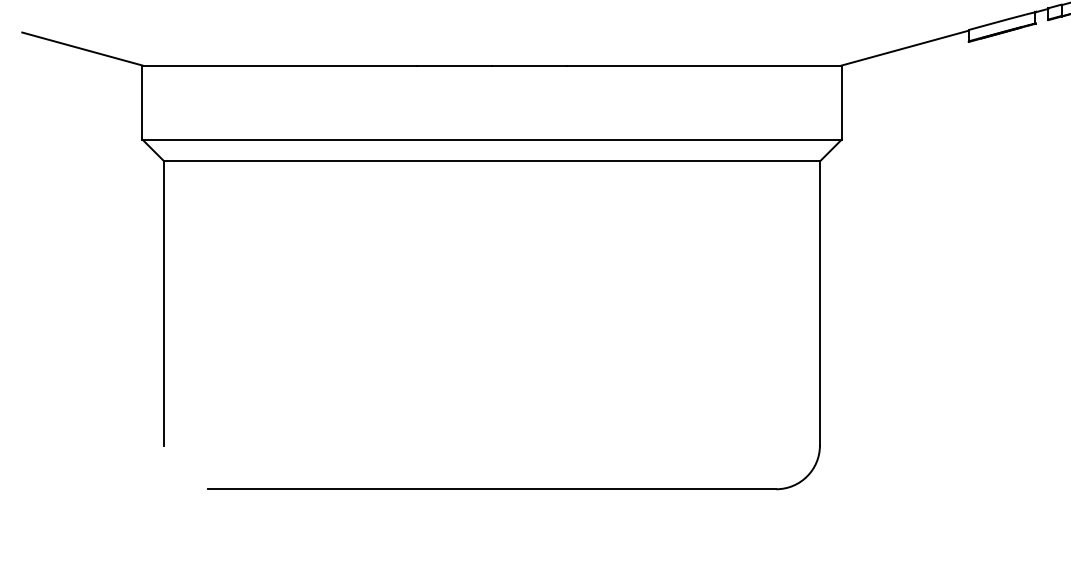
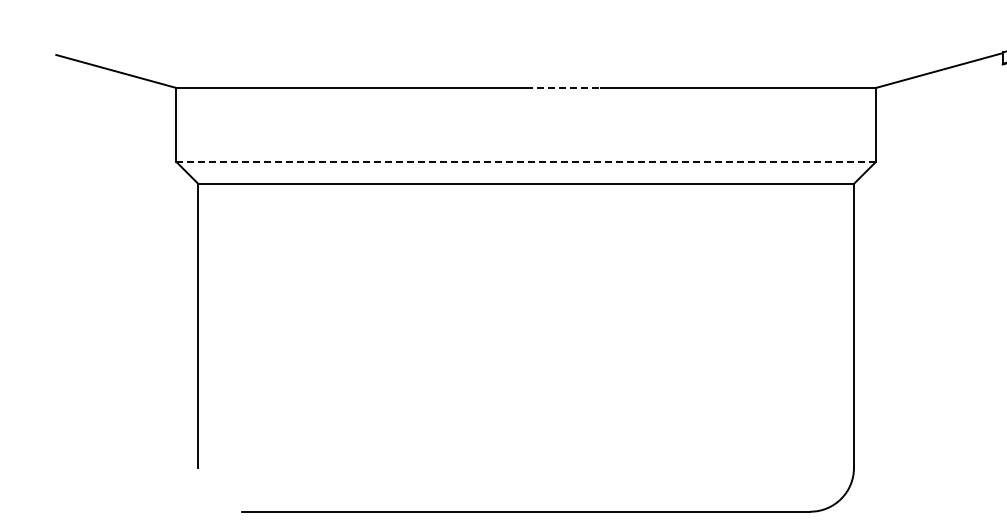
line: (530, 65) -> (564, 87), solid -> dashed
line: (492, 139) -> (526, 161), solid -> dashed

